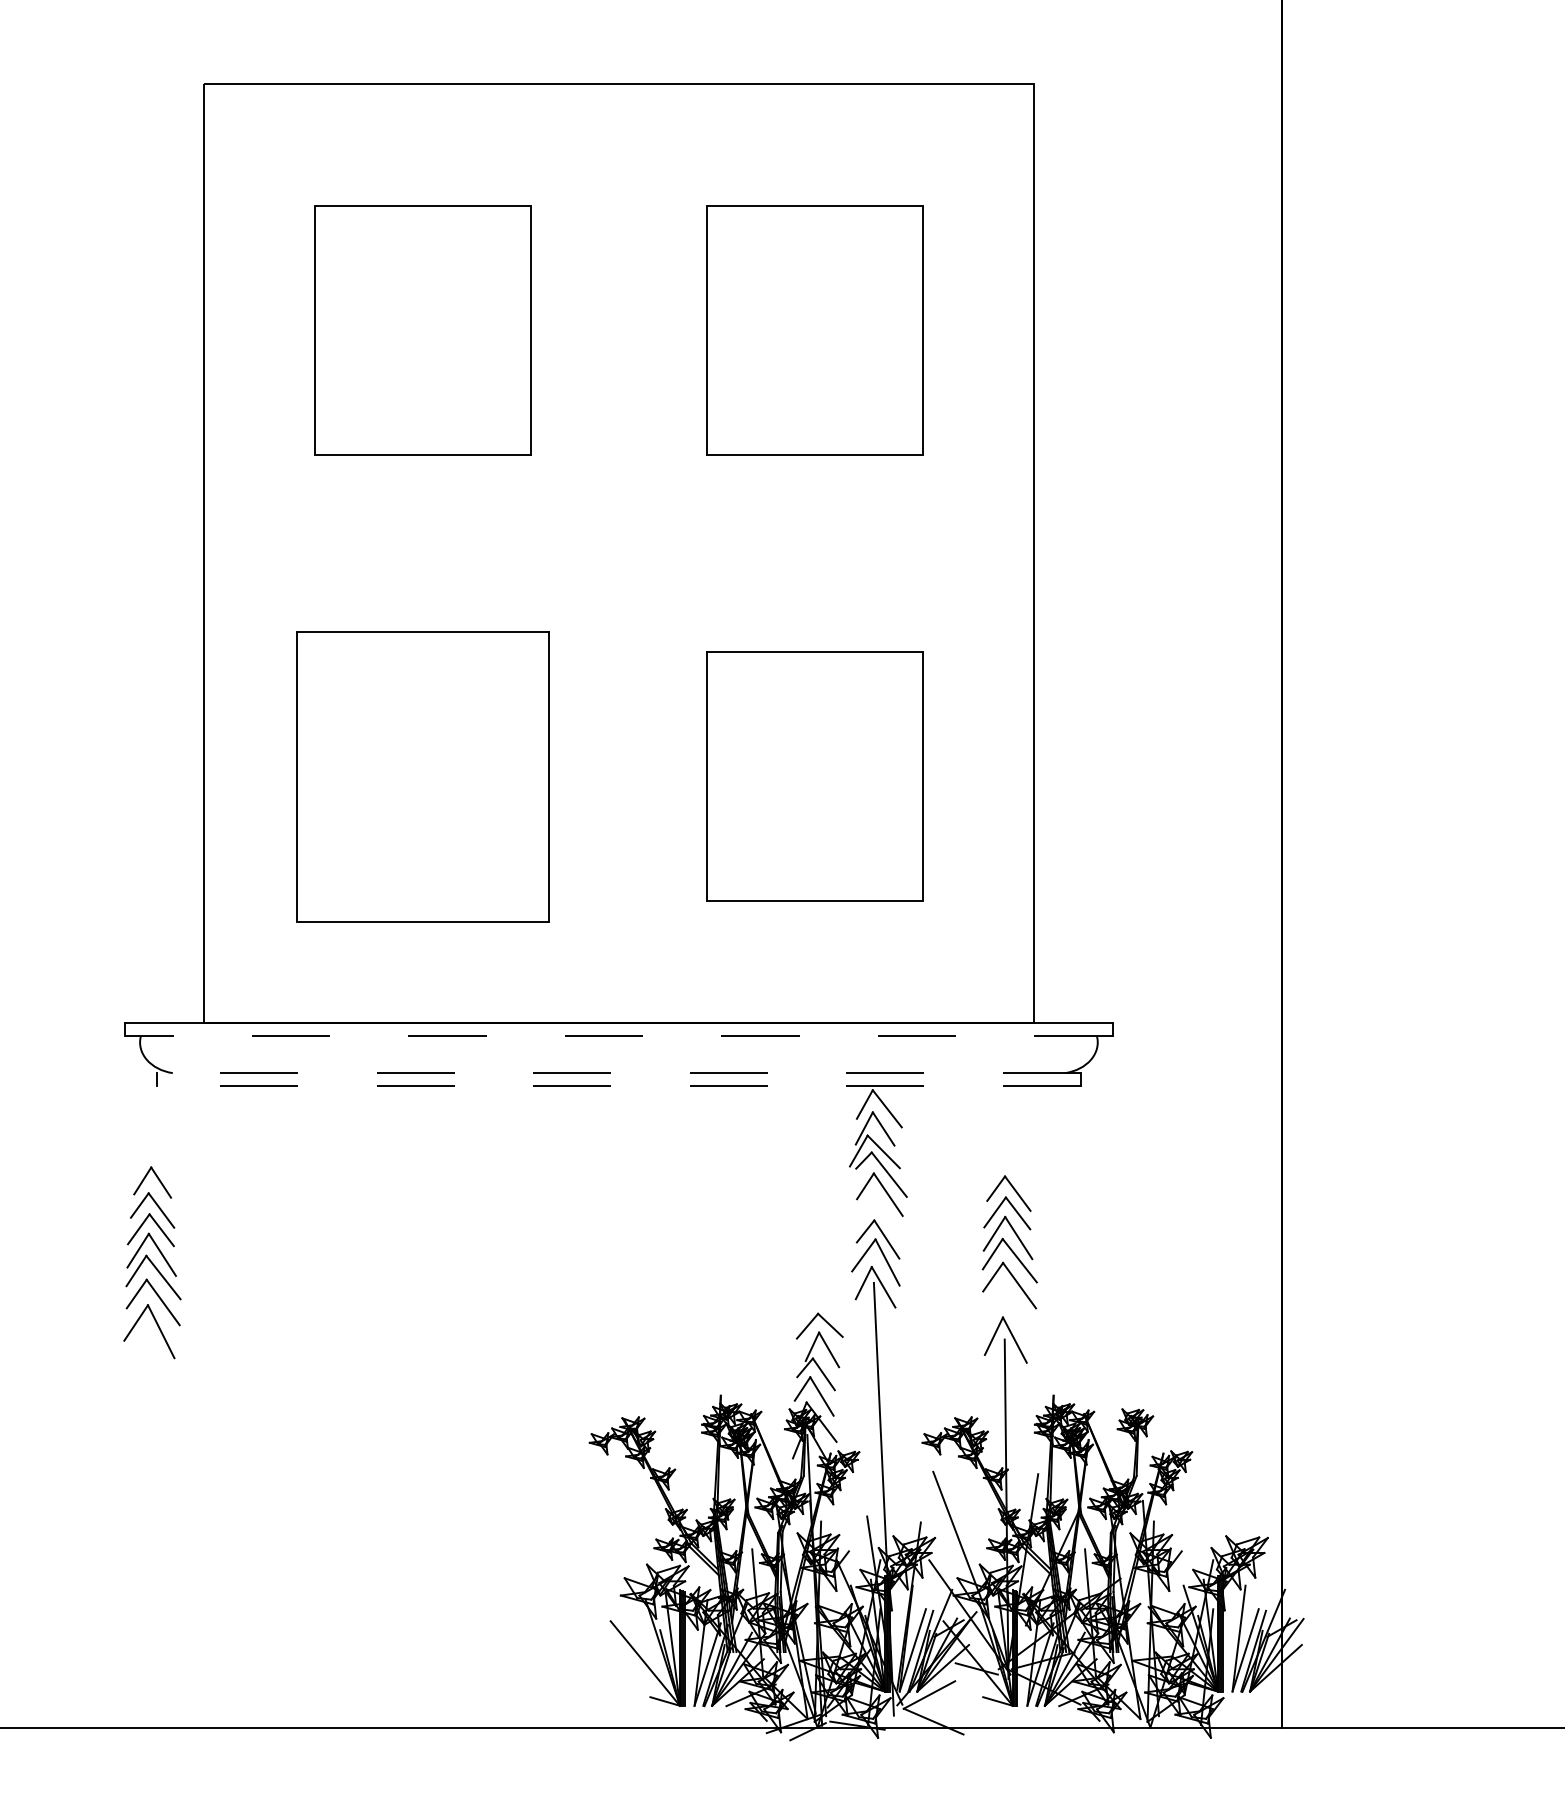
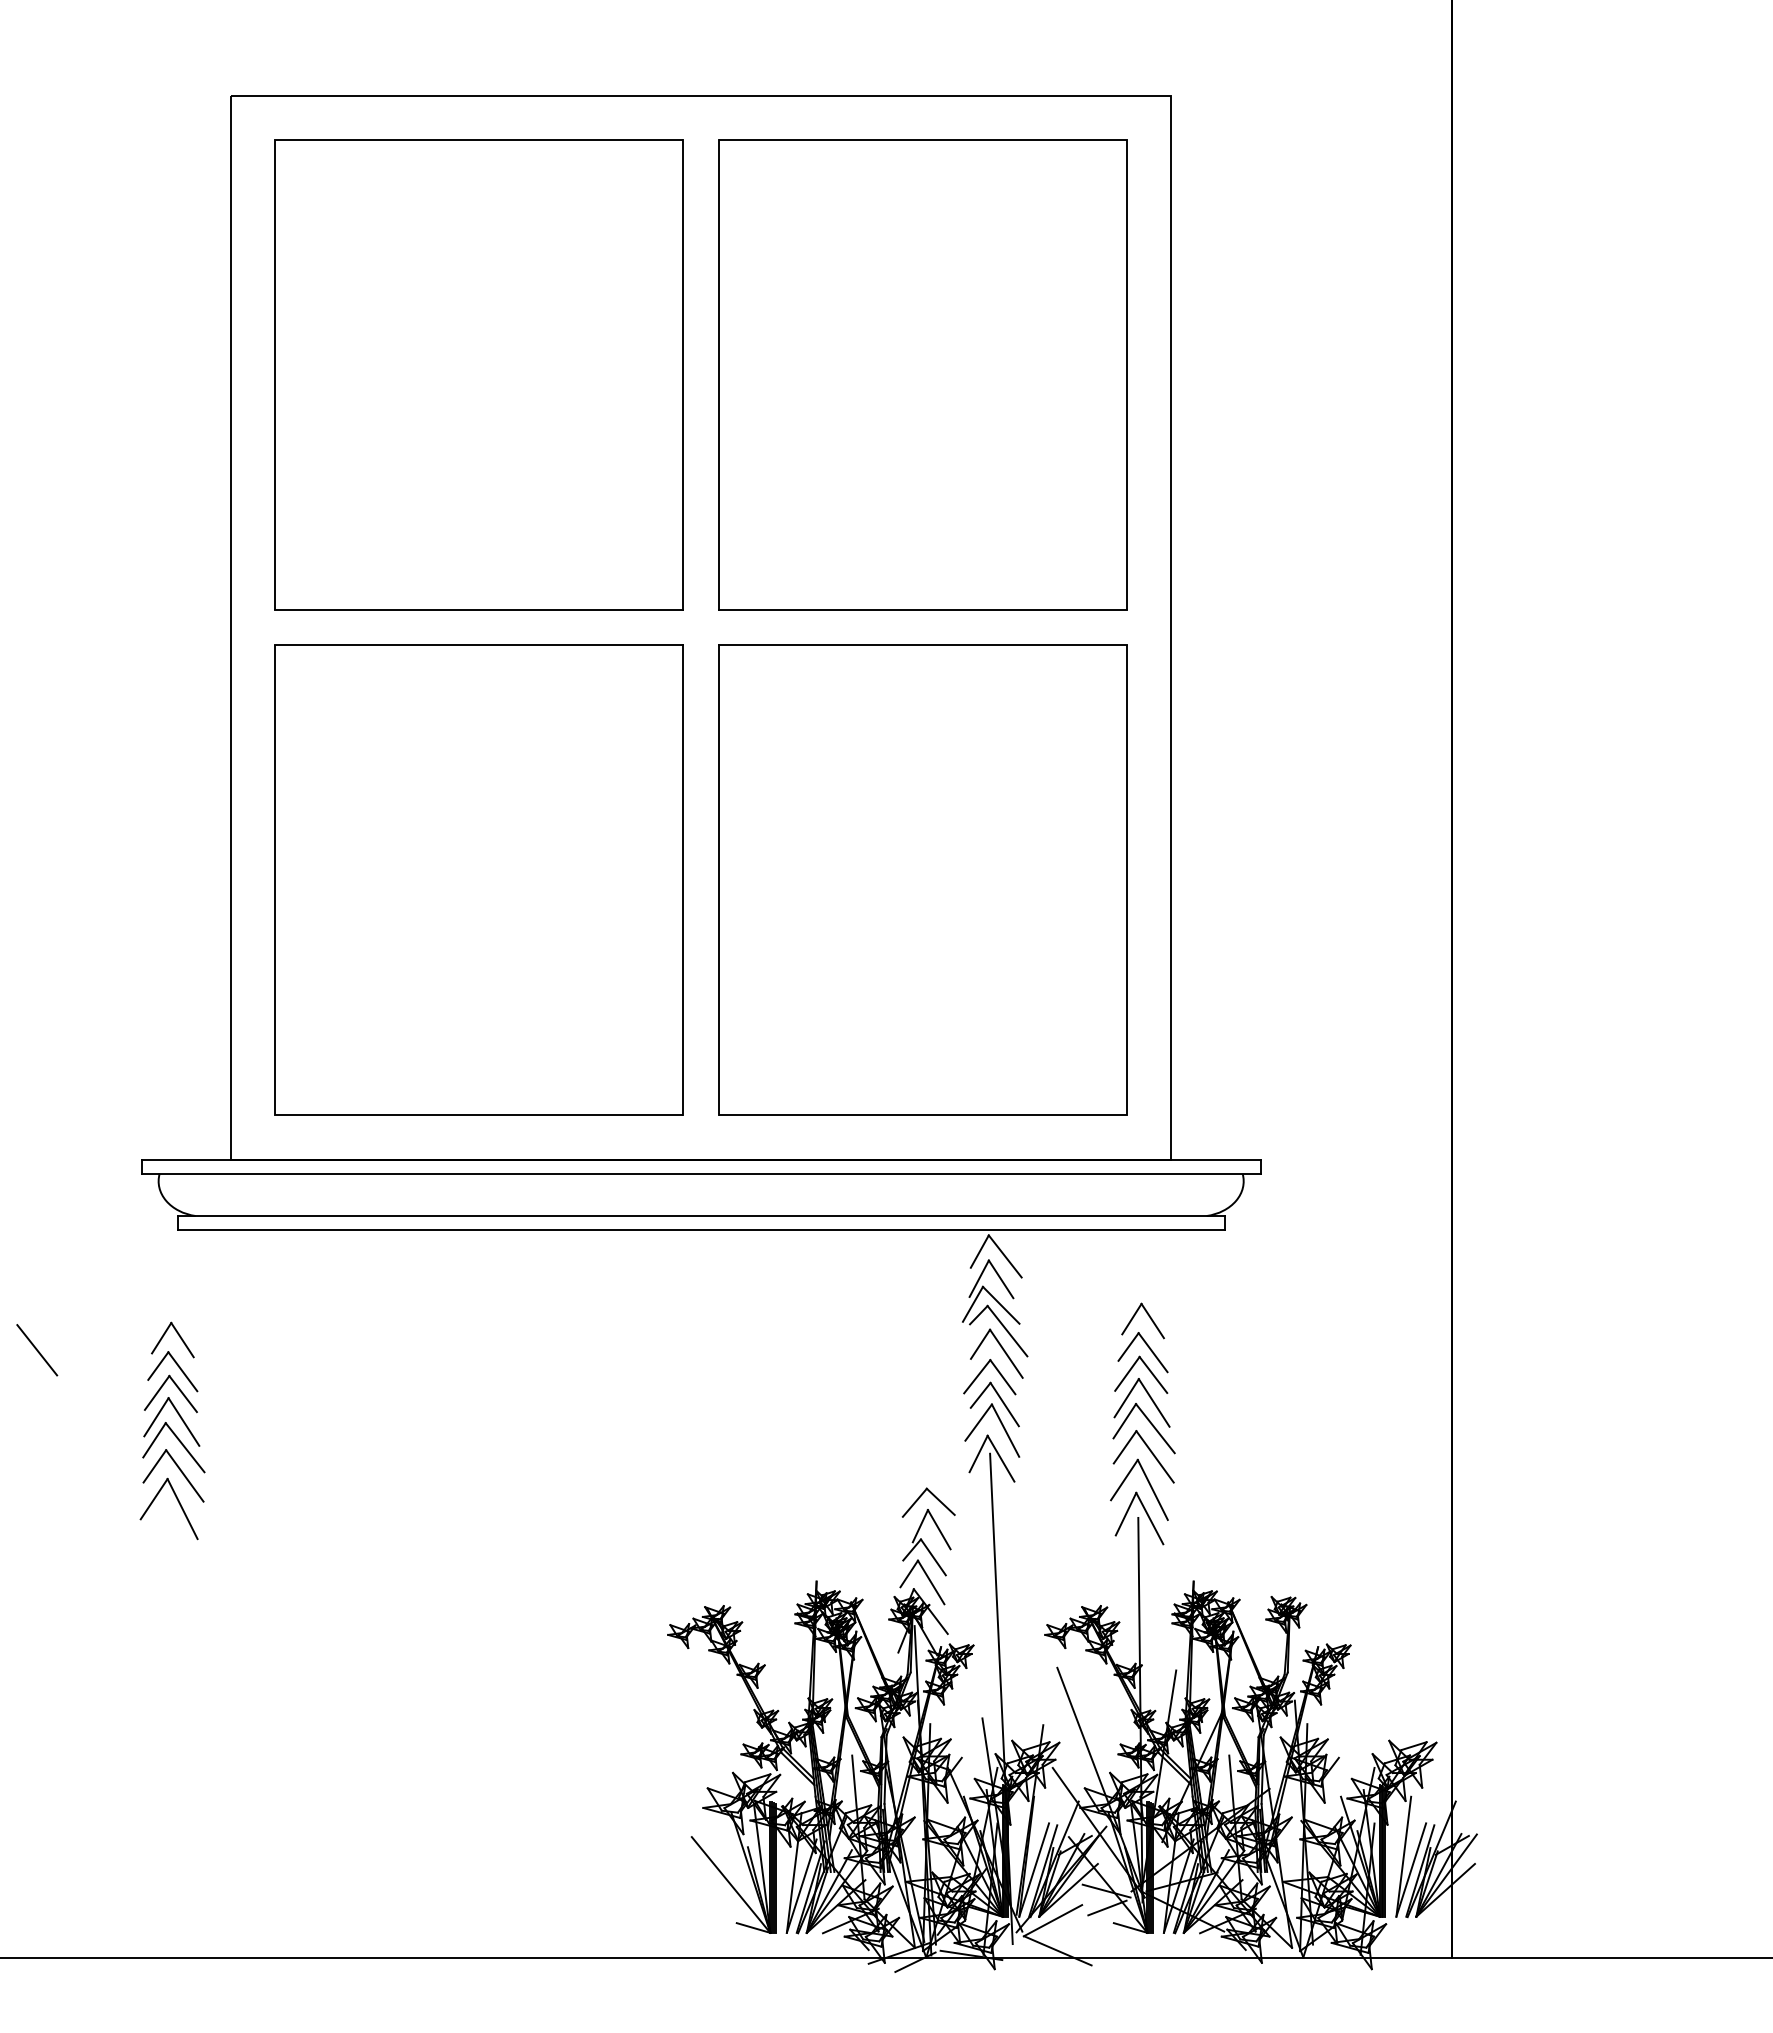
part: (422, 330) -> (478, 374), size x1.67
part: (814, 330) -> (922, 374), size x1.67
part: (422, 776) -> (478, 879), size x1.43
part: (814, 776) -> (922, 879), size x1.67
line: (618, 1035) -> (700, 1173), dashed -> solid
line: (618, 1073) -> (700, 1216), dashed -> solid
line: (618, 1085) -> (700, 1230), dashed -> solid
part: (1013, 1161) -> (1148, 1316), added
line: (33, 1191) -> (37, 1350), added
part: (868, 1209) -> (983, 1370), added
part: (1014, 1310) -> (1149, 1485), added
line: (977, 1683) -> (1107, 1907), added

